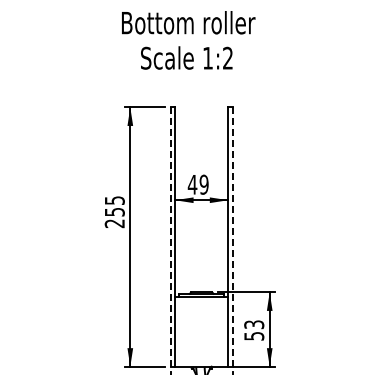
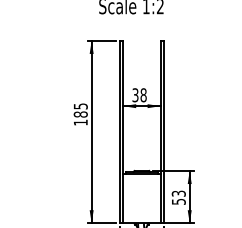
text: (197, 184) -> (138, 95), 49 -> 38
text: (114, 217) -> (80, 118), 255 -> 185
line: (170, 237) -> (119, 132), dashed -> solid
line: (232, 237) -> (163, 132), dashed -> solid

